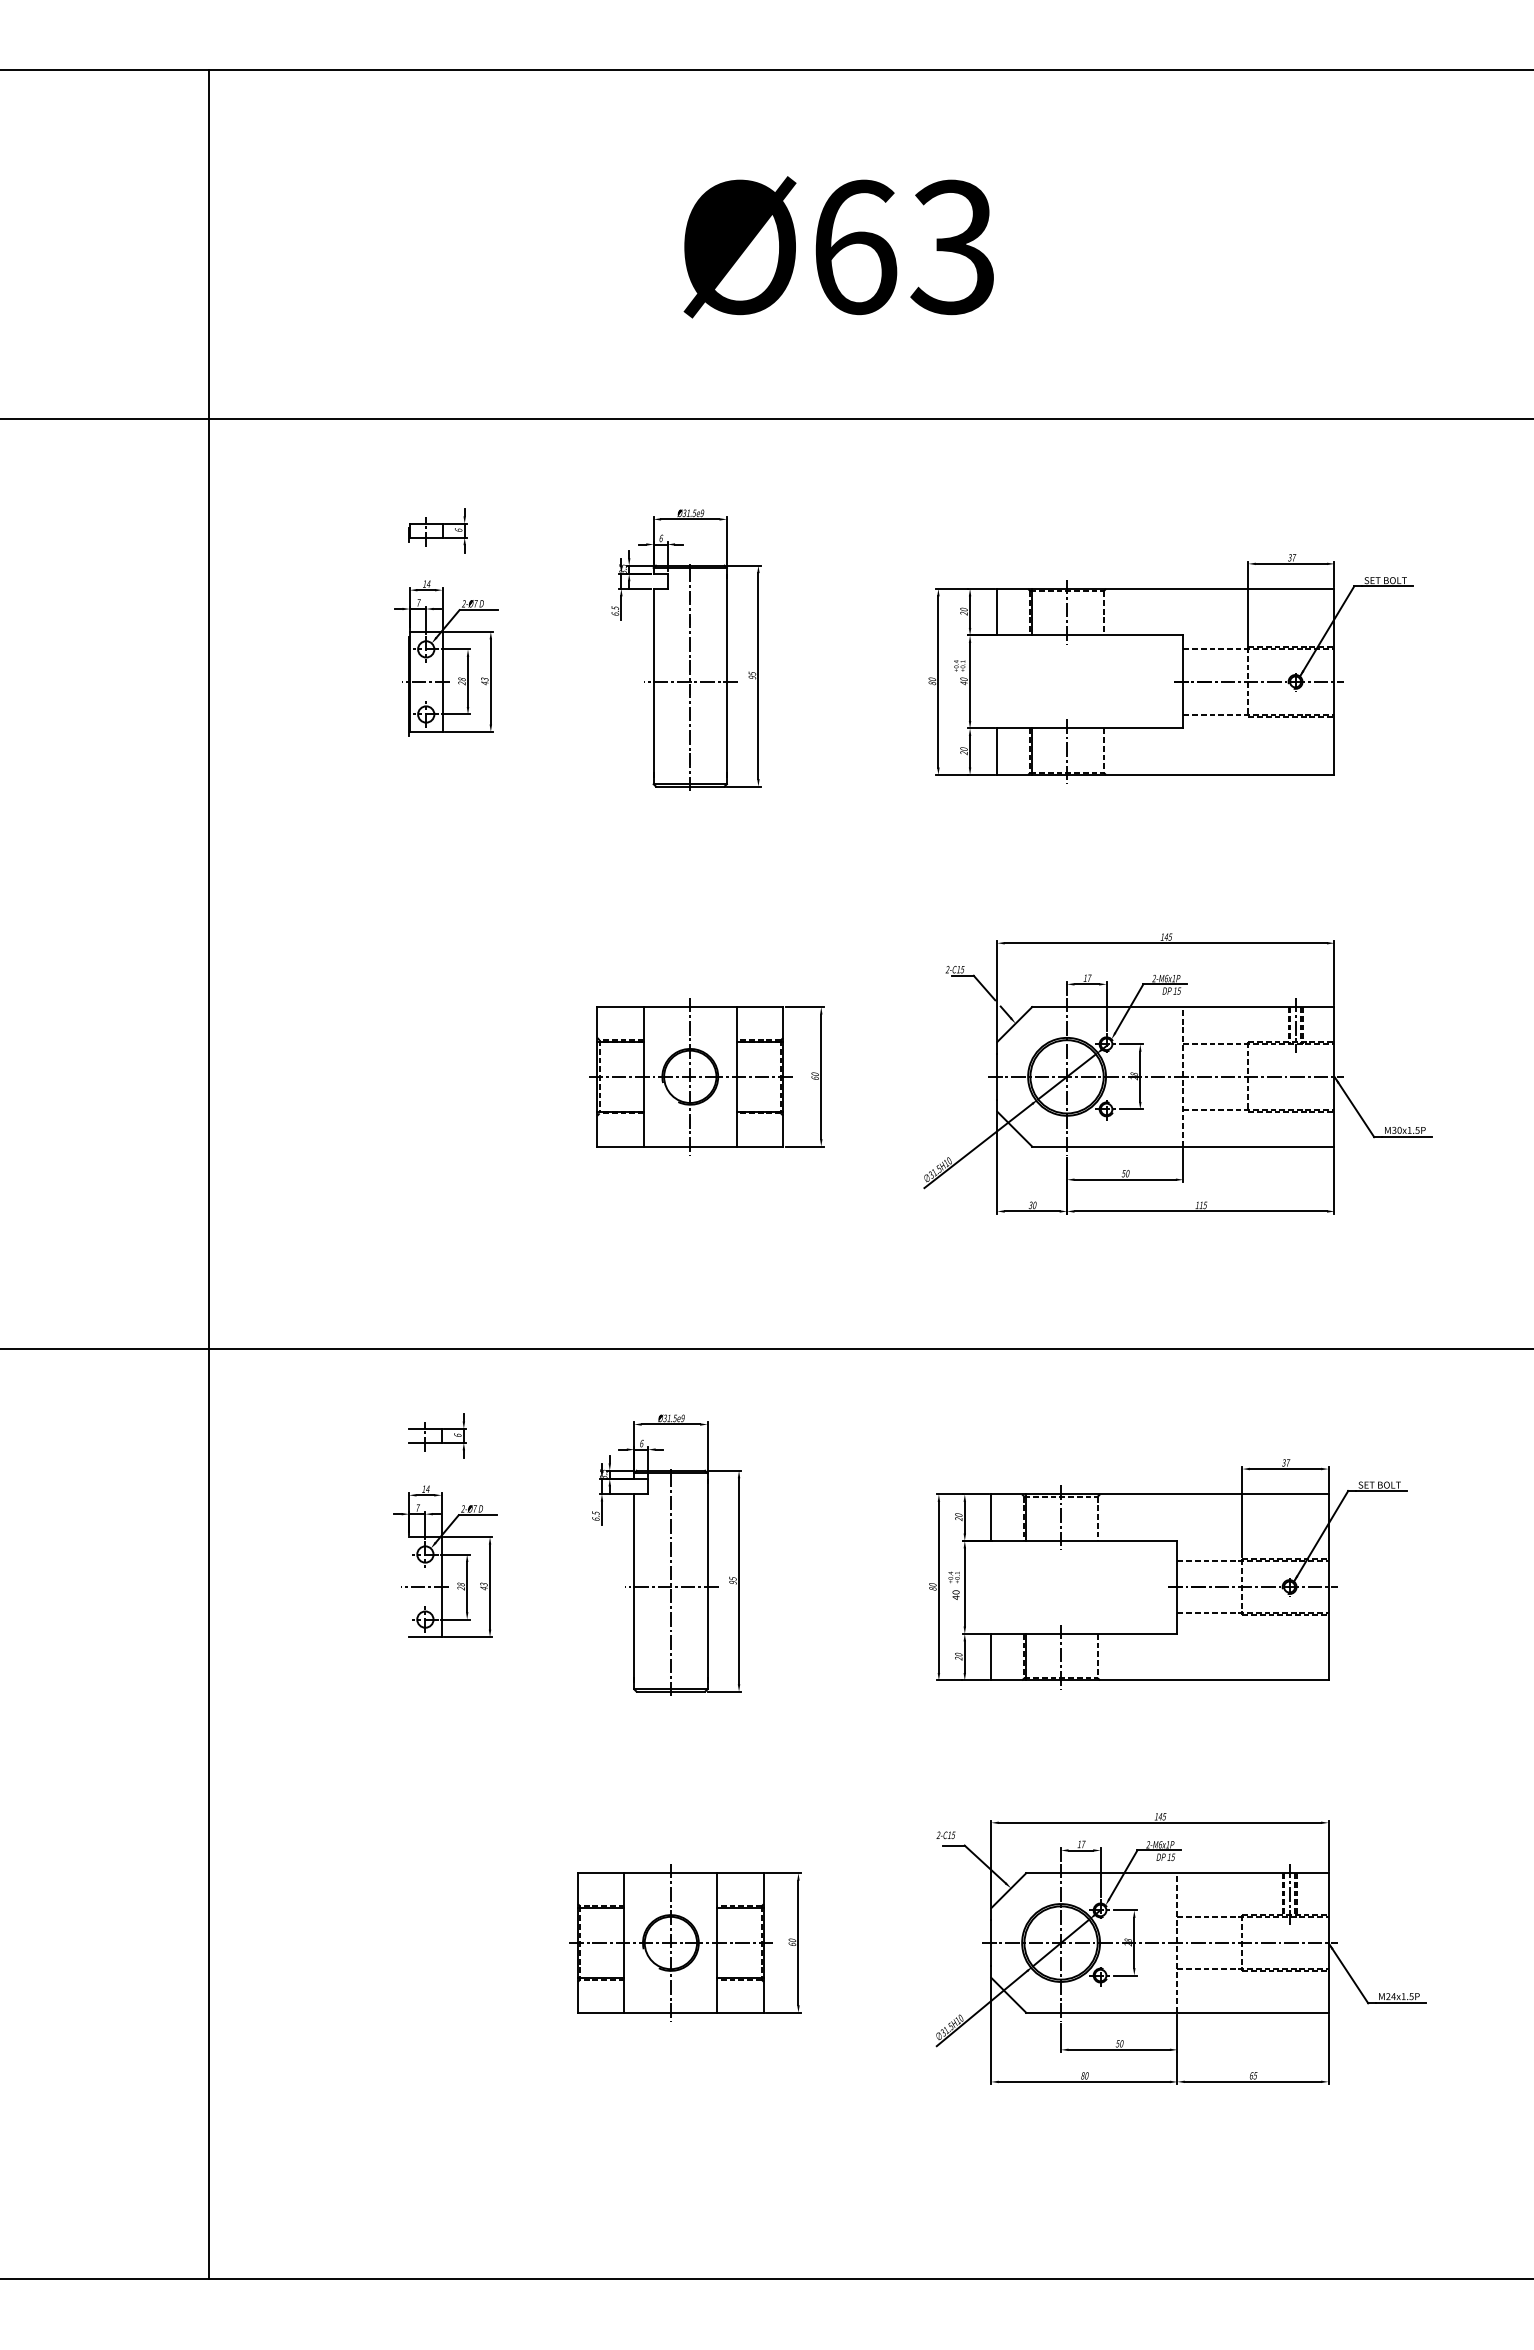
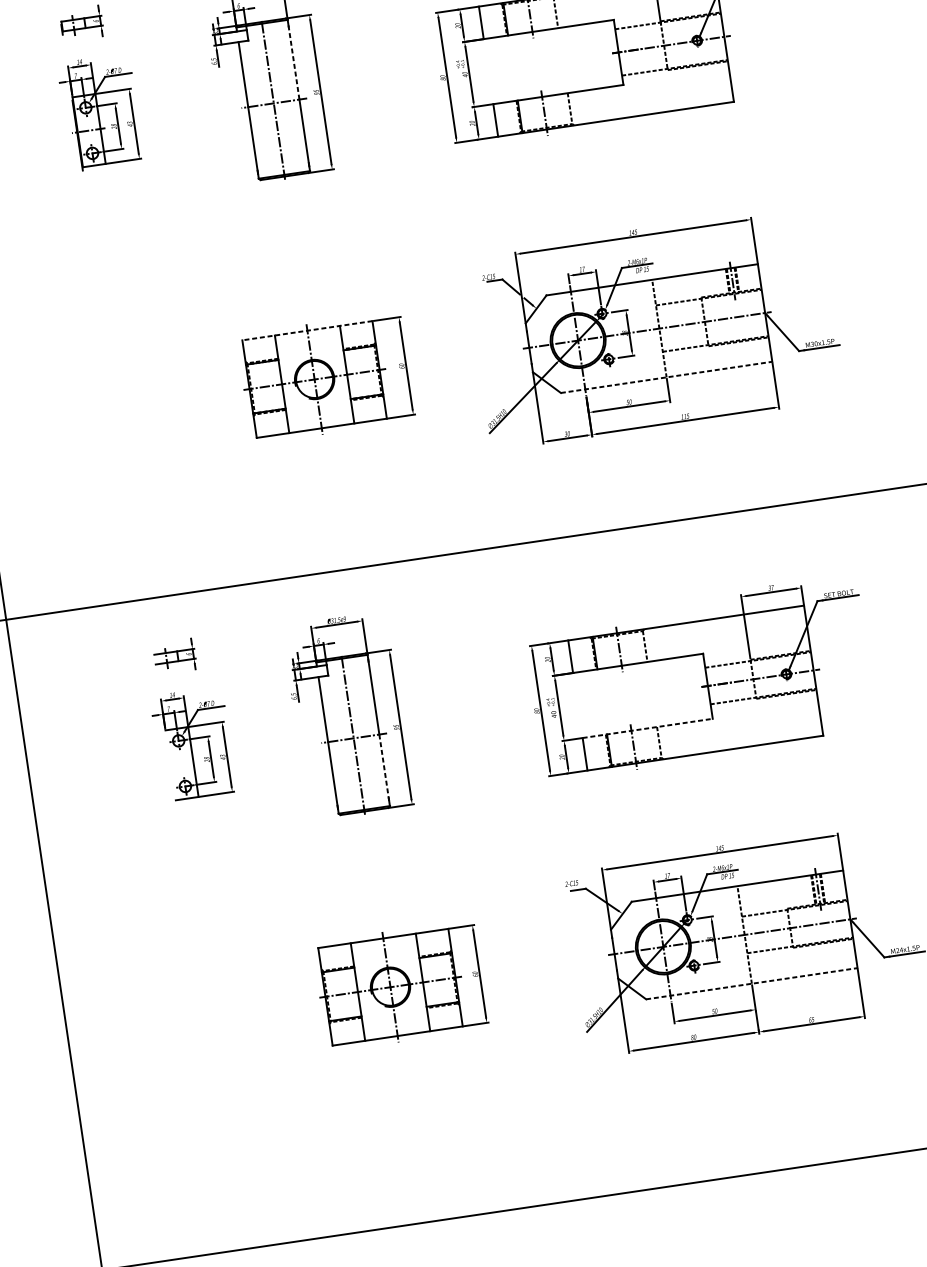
line: (726, 628) -> (293, 62), solid -> dashed
line: (689, 1007) -> (306, 331), solid -> dashed
line: (1183, 1146) -> (666, 377), solid -> dashed
line: (424, 1587) -> (181, 764), removed
line: (1084, 1633) -> (647, 728), solid -> dashed
line: (707, 1634) -> (384, 767), solid -> dashed
line: (1177, 2012) -> (751, 983), solid -> dashed

